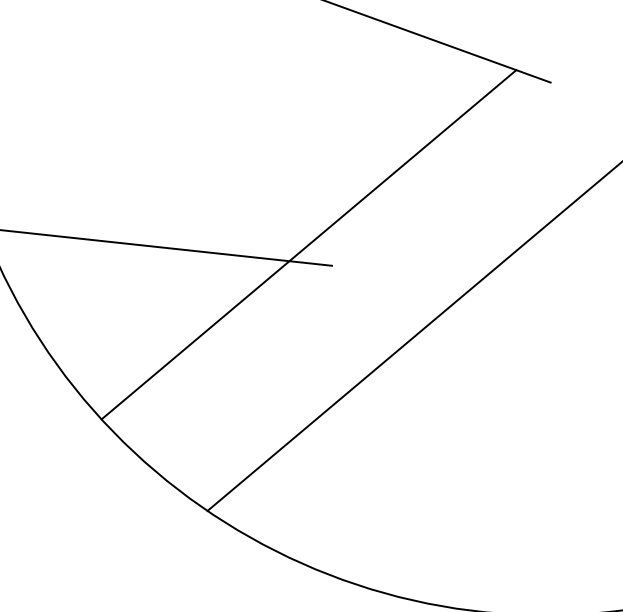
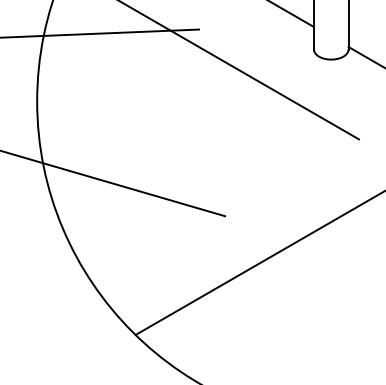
line: (308, 244) -> (214, 202), removed

